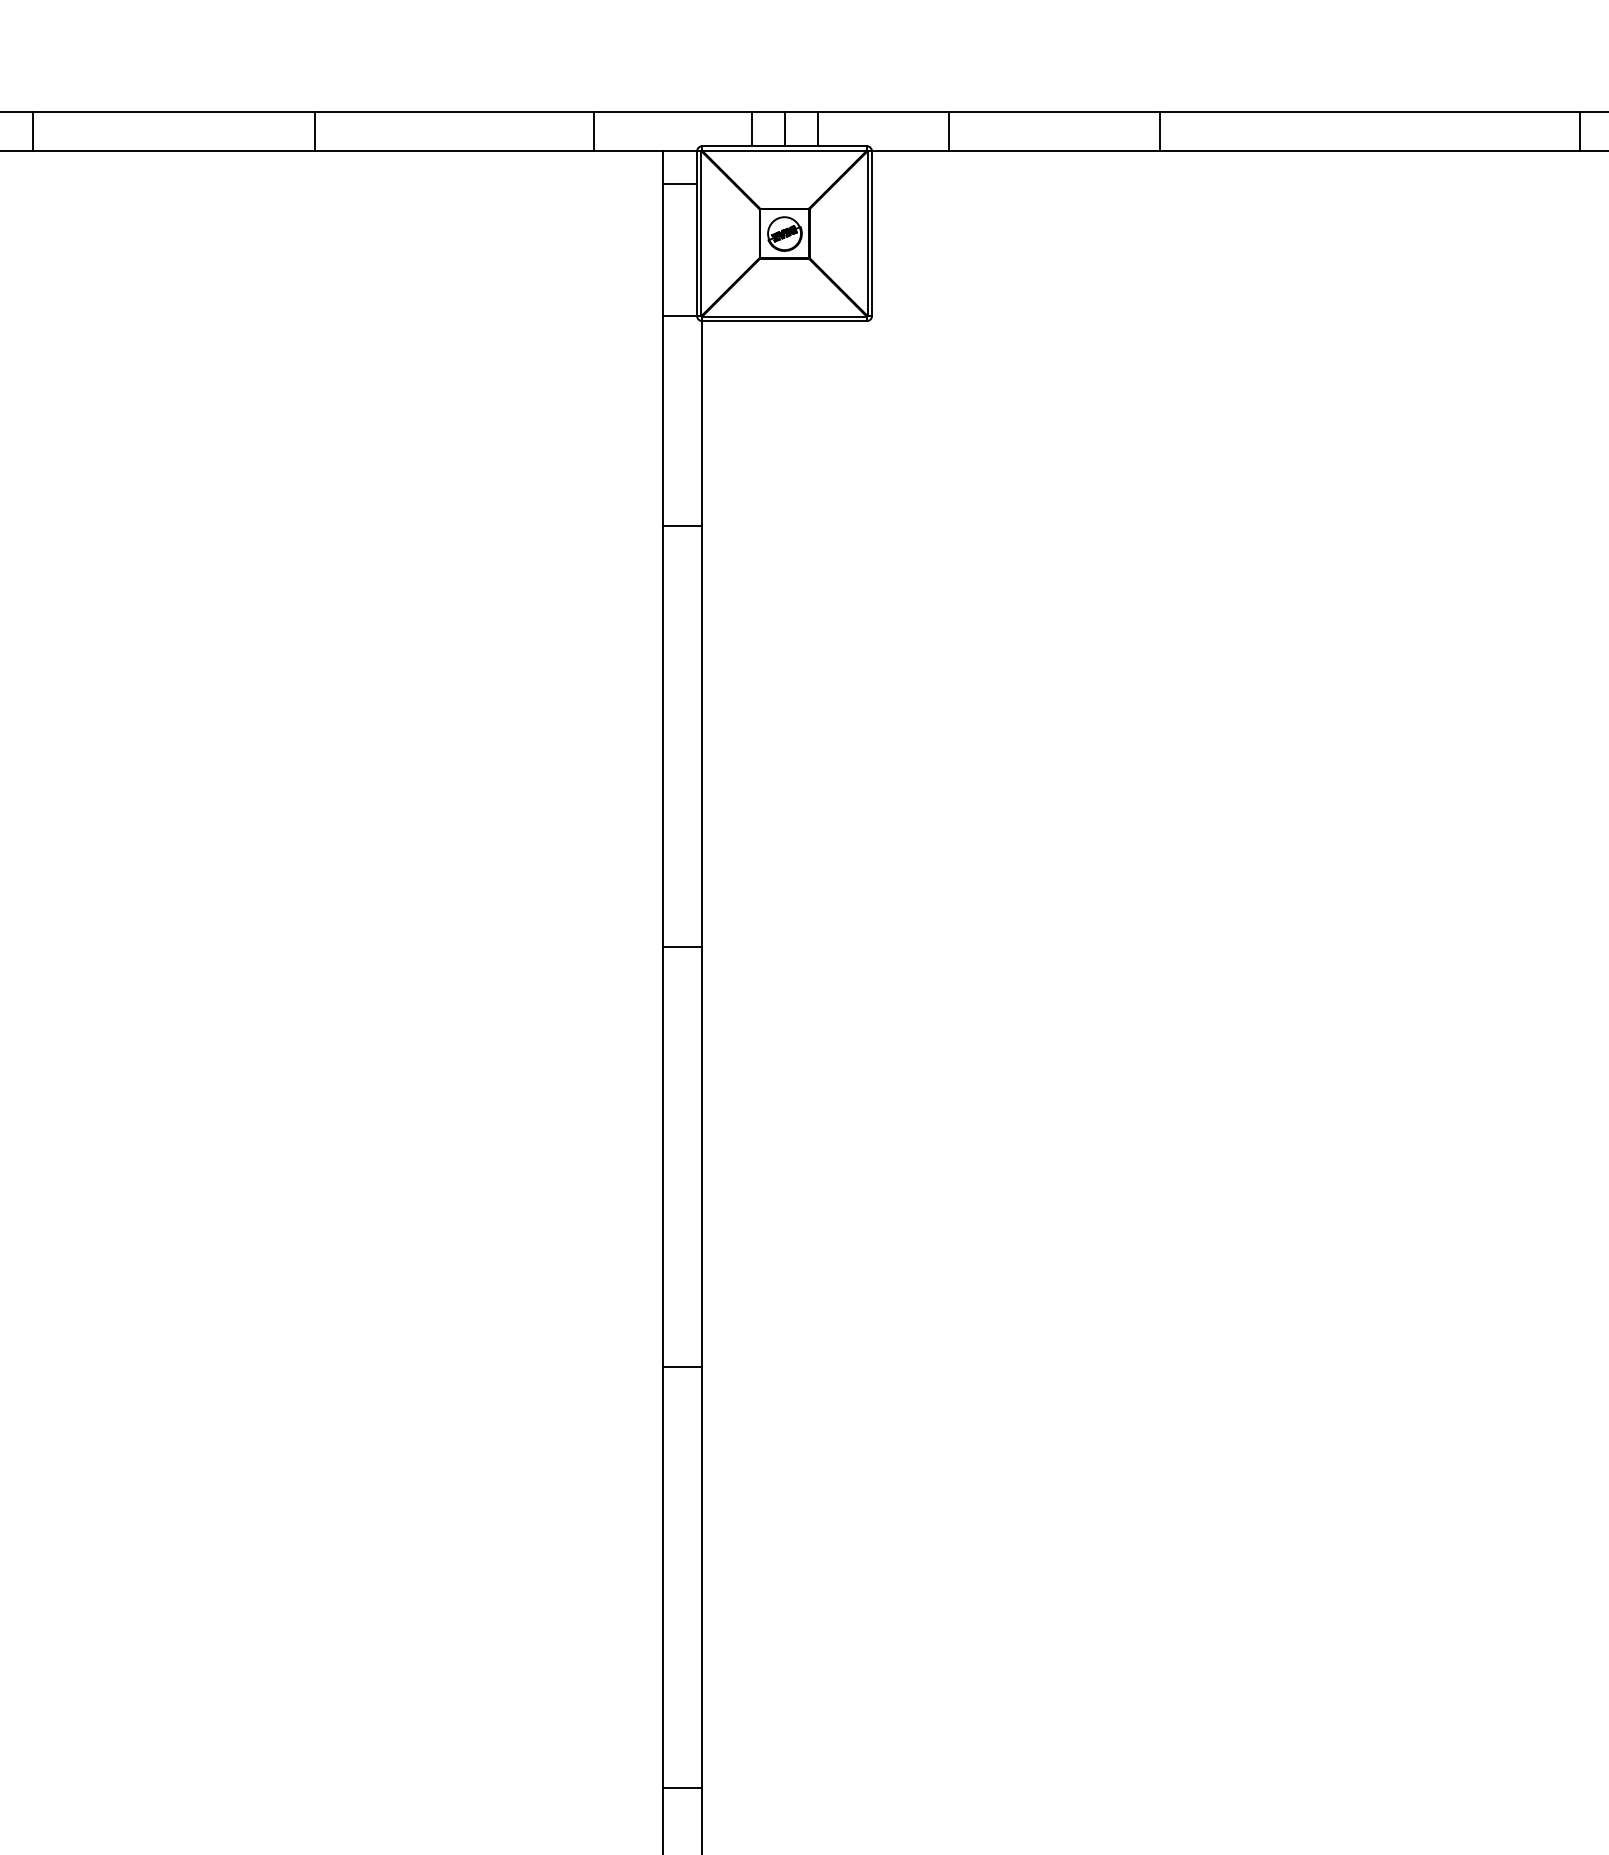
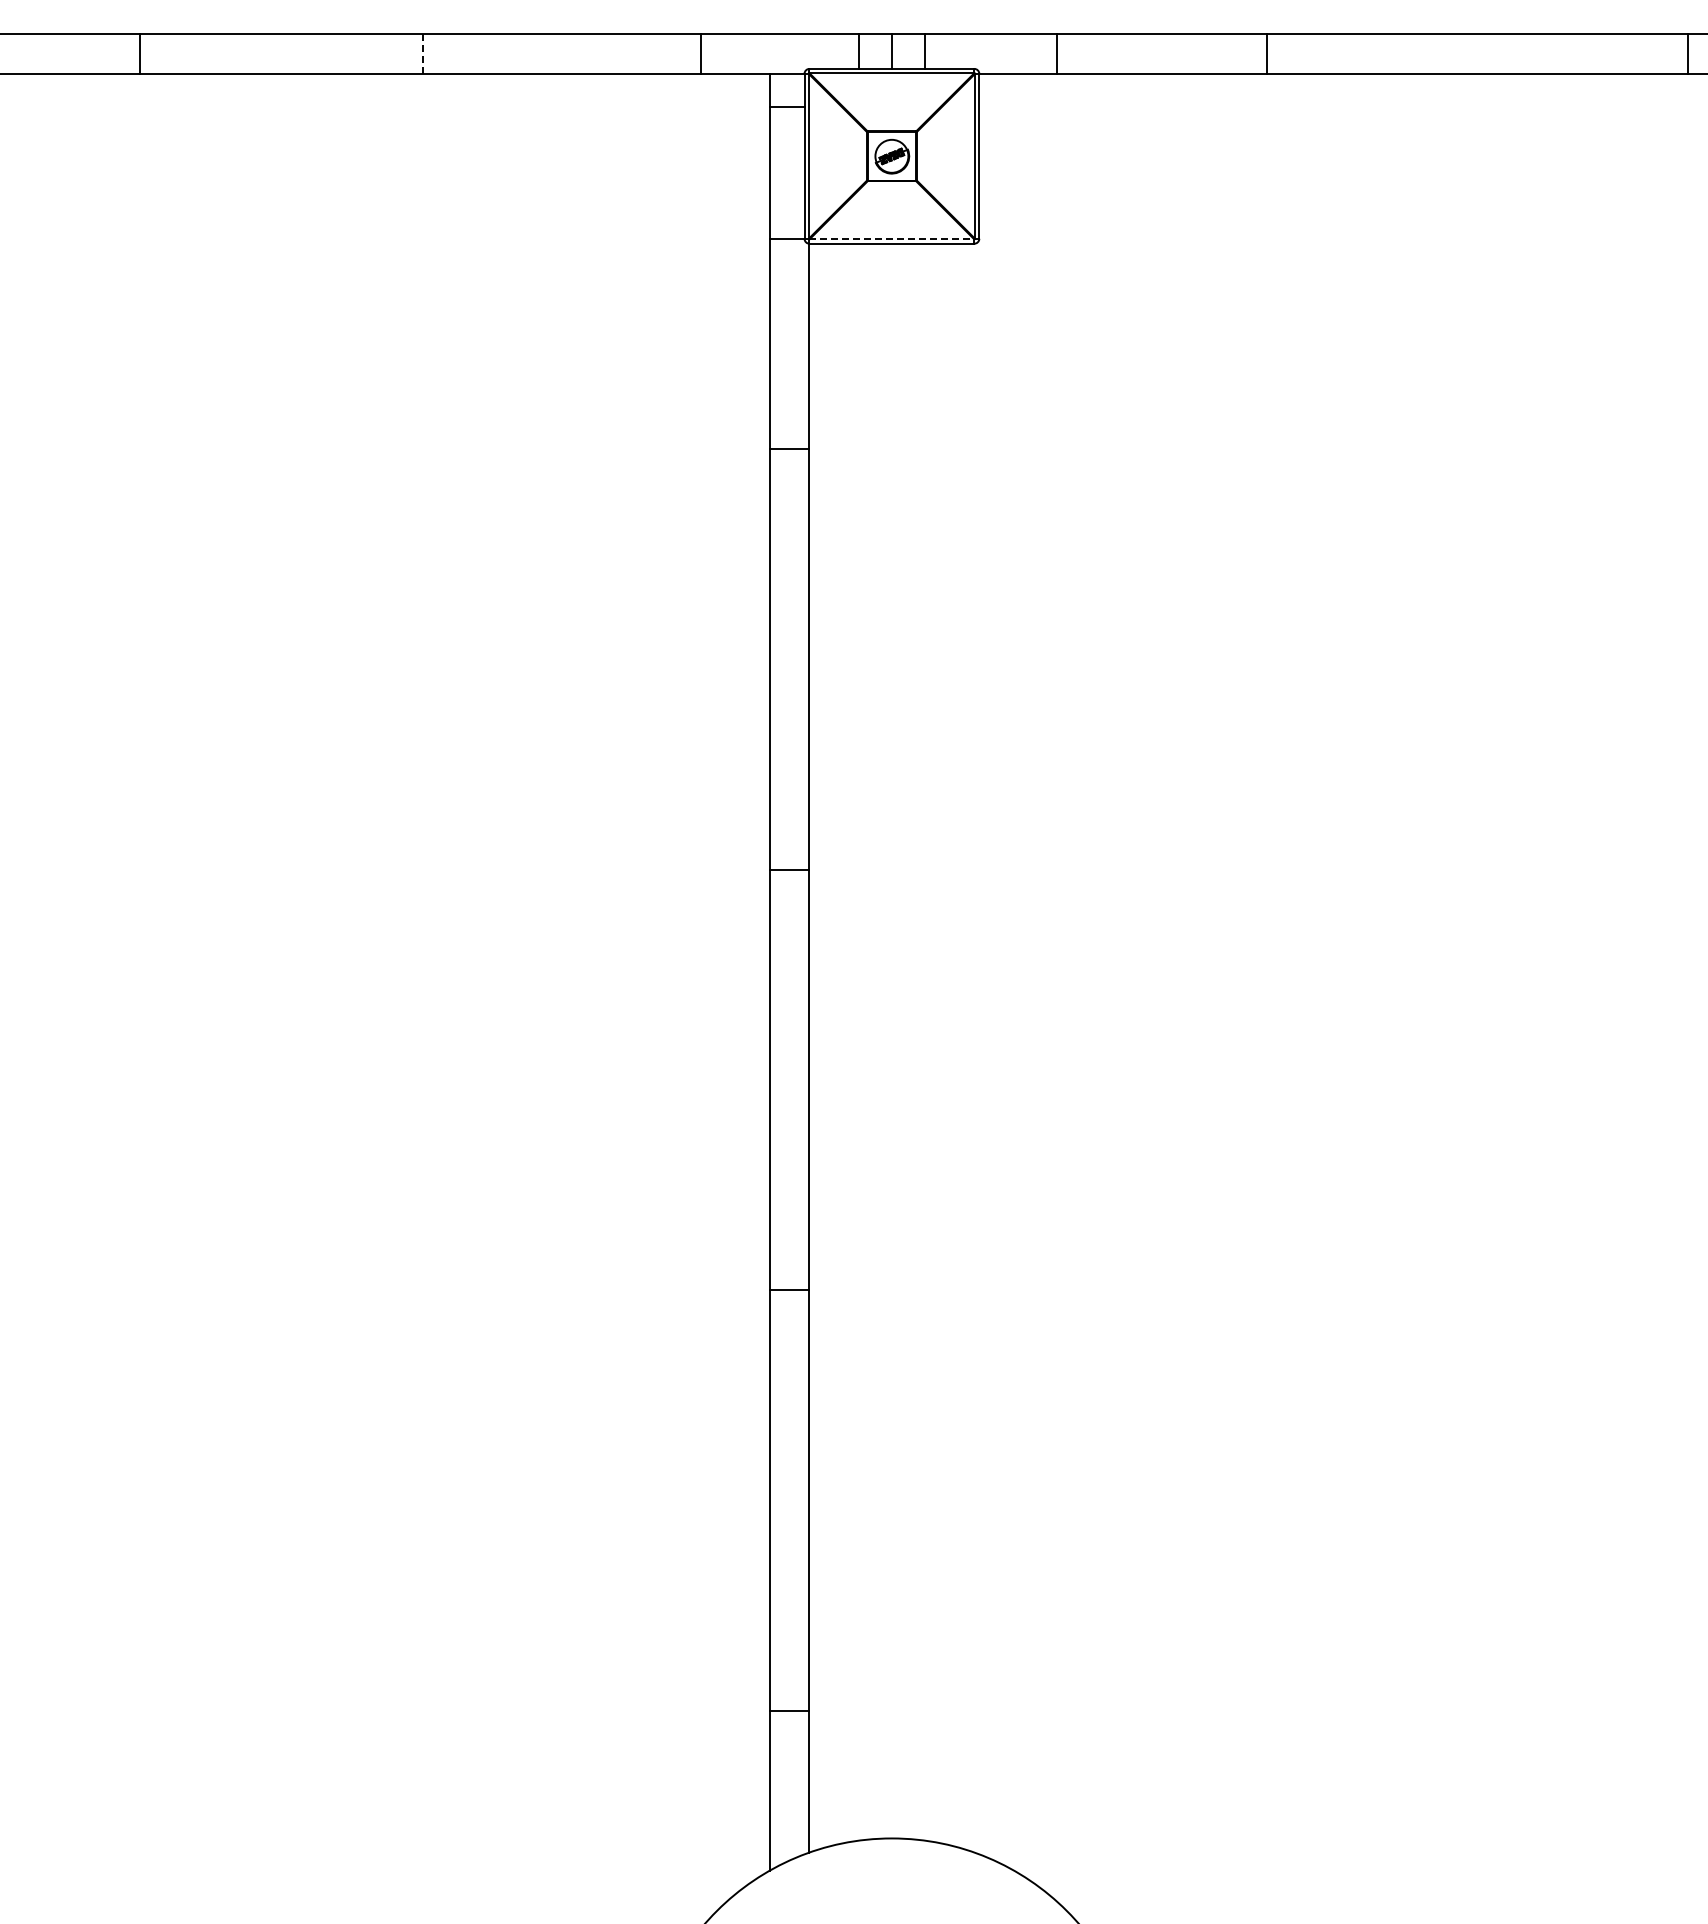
line: (315, 131) -> (422, 54), solid -> dashed
line: (785, 316) -> (892, 239), solid -> dashed

